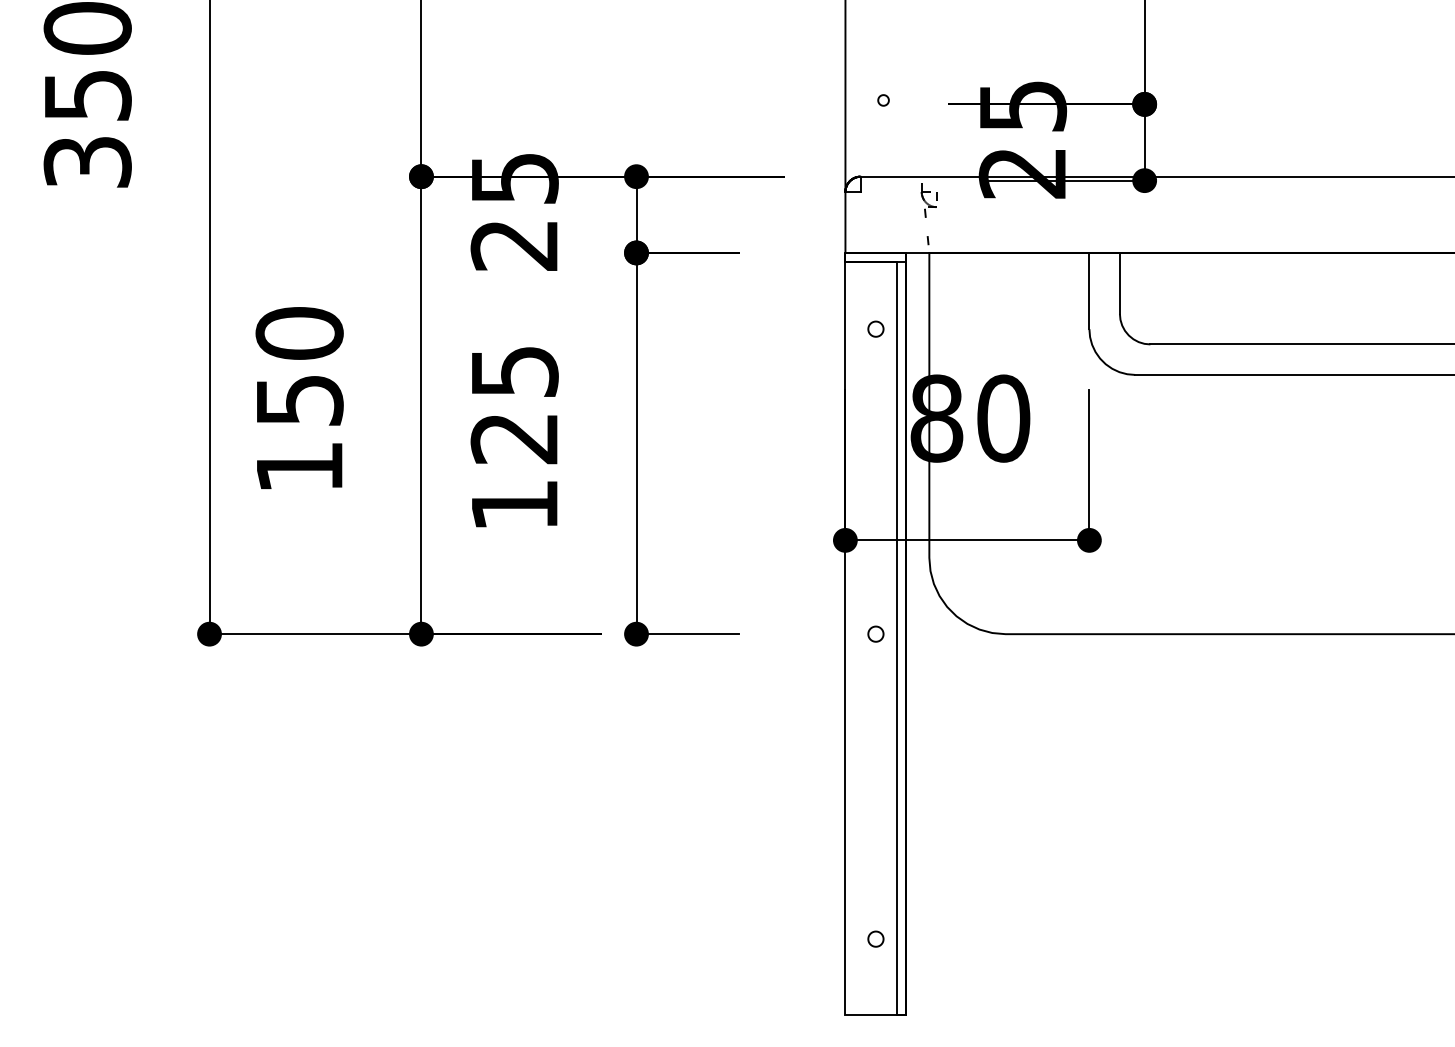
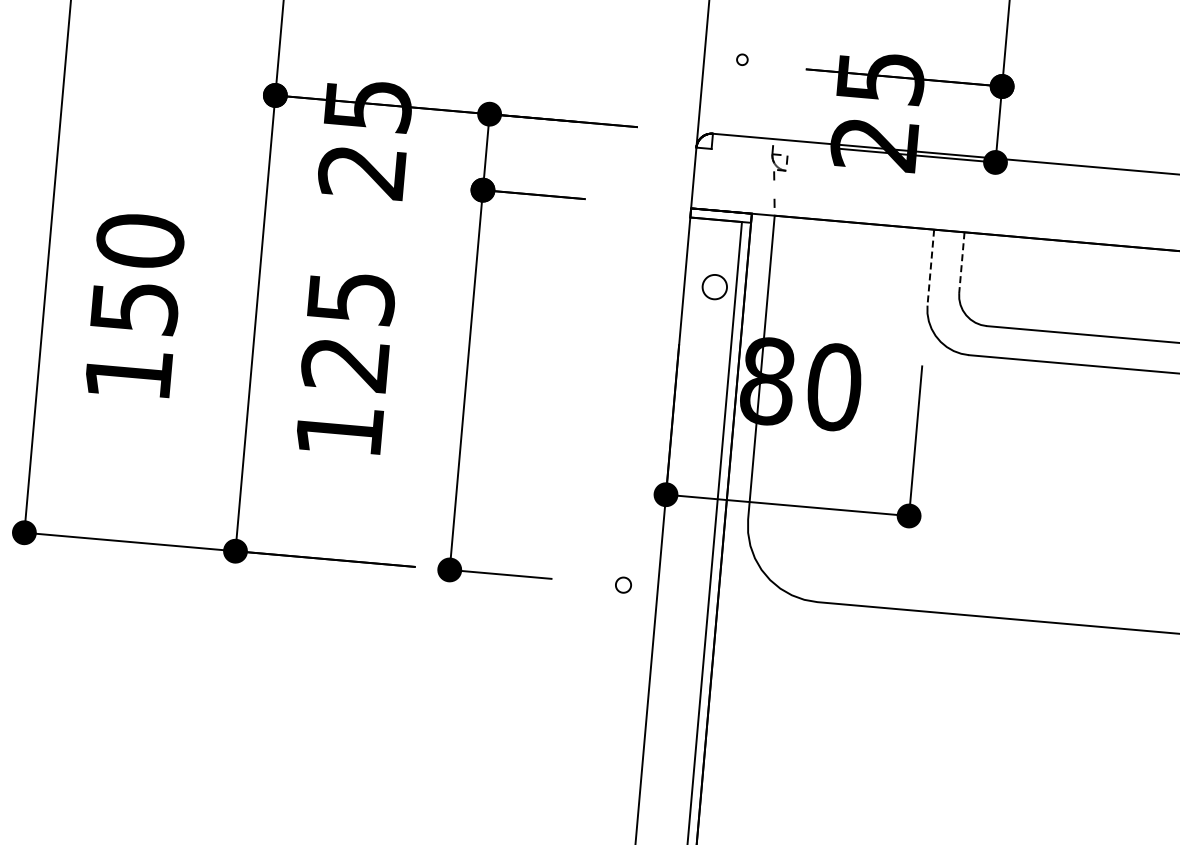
line: (1119, 283) -> (961, 262), solid -> dashed
line: (1089, 291) -> (930, 268), solid -> dashed
part: (875, 328) -> (714, 286), size x1.6
part: (875, 633) -> (623, 584), moved

